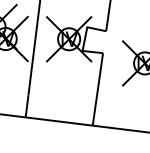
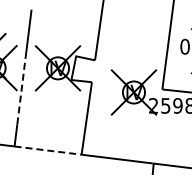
line: (32, 59) -> (21, 88), solid -> dashed
line: (59, 121) -> (48, 150), solid -> dashed

